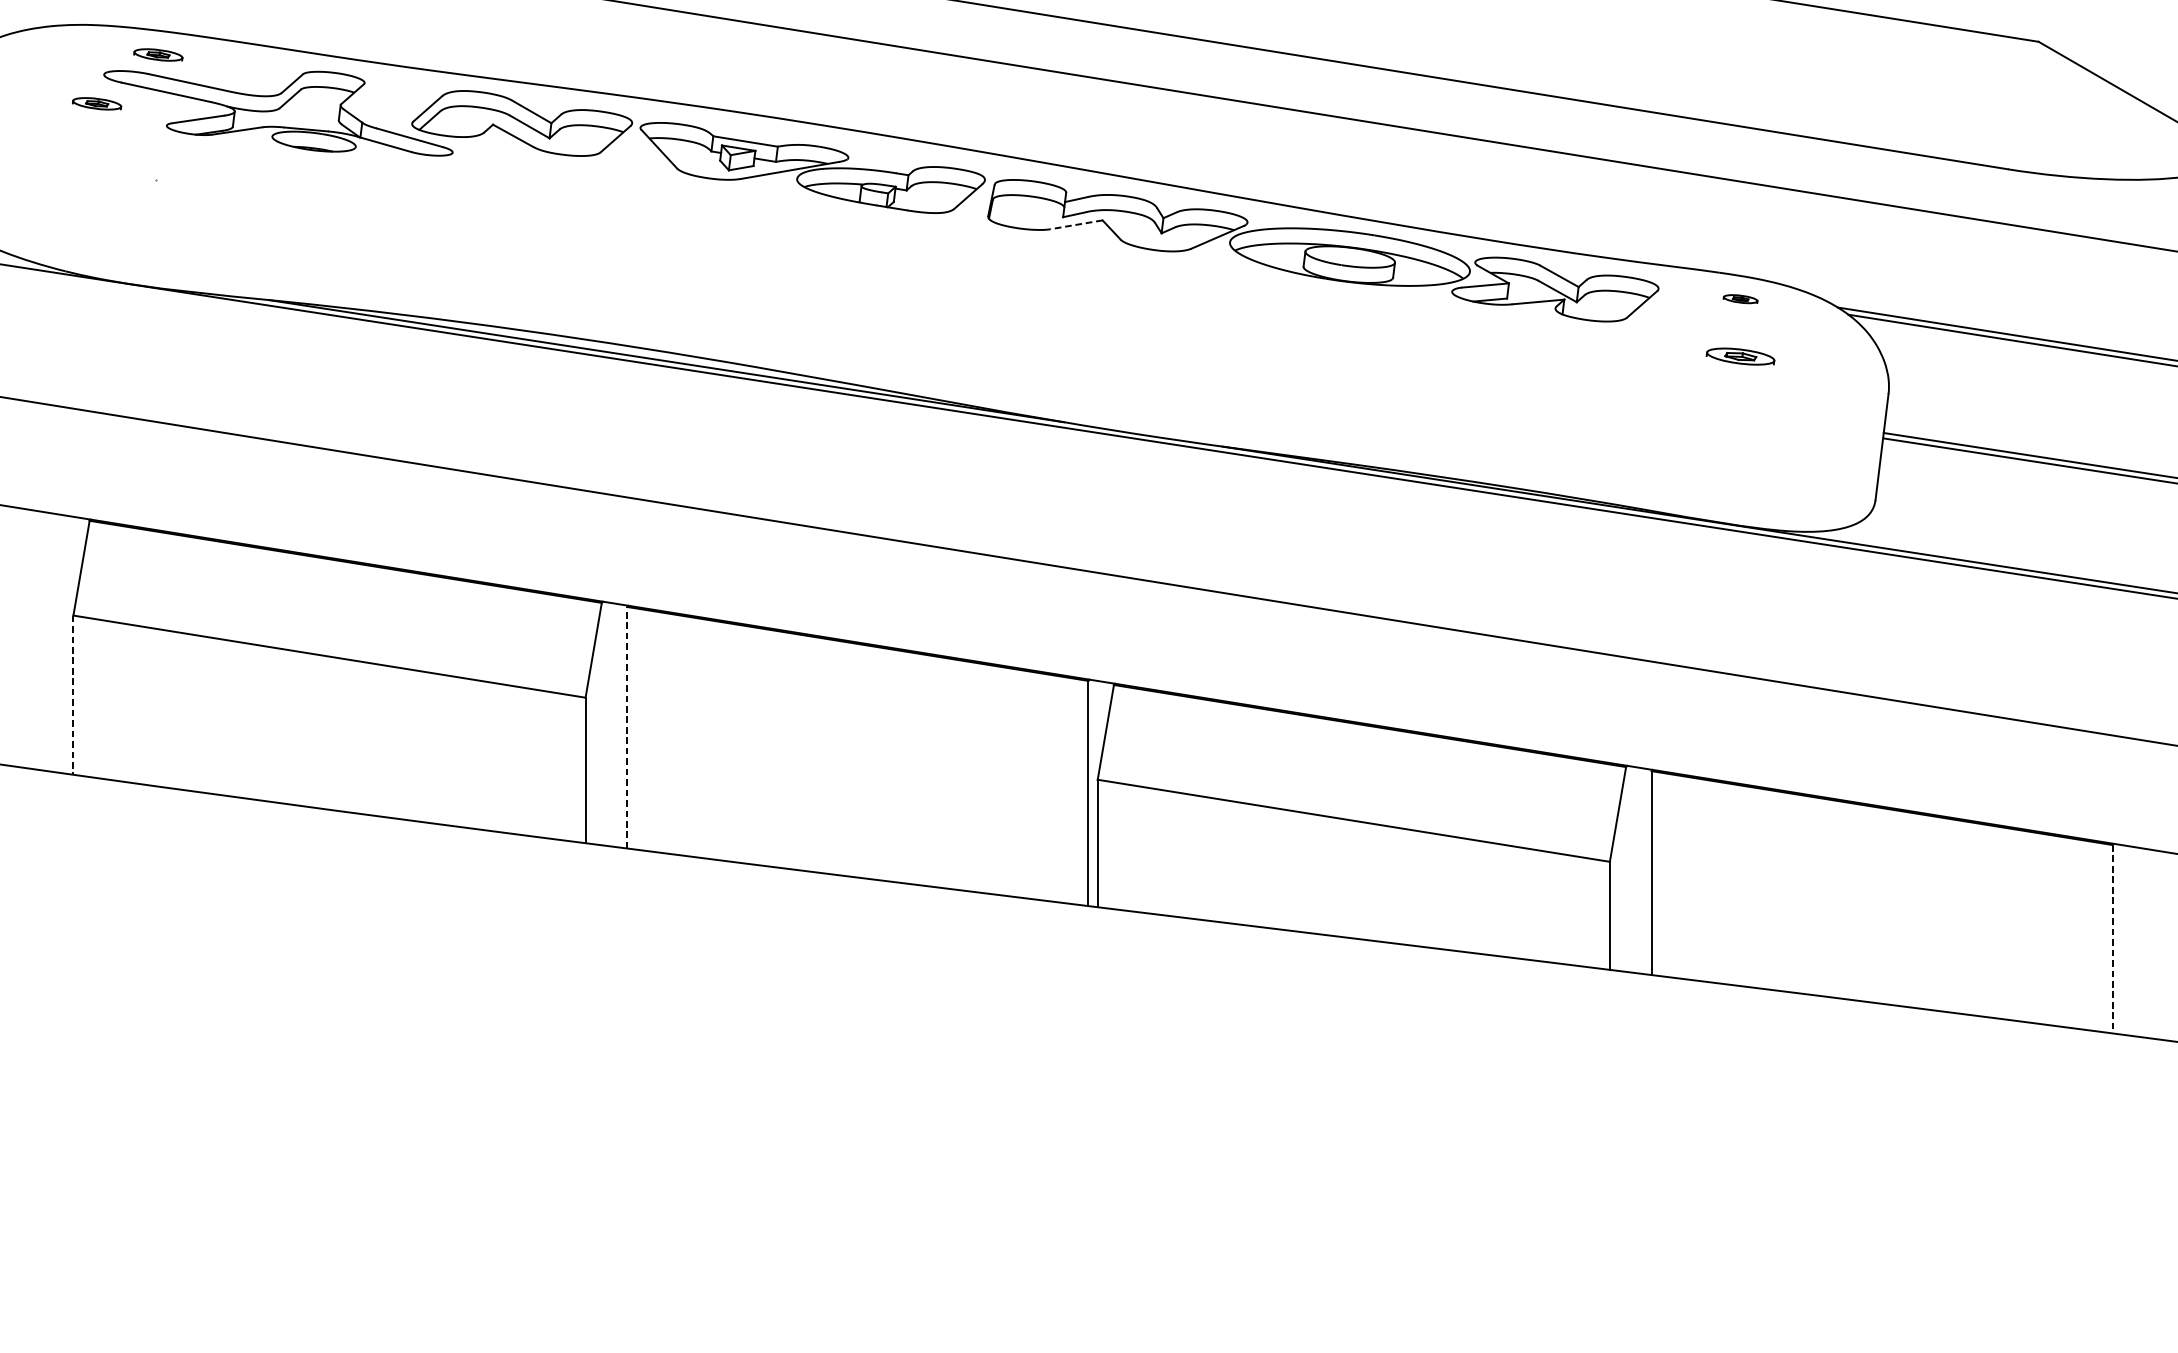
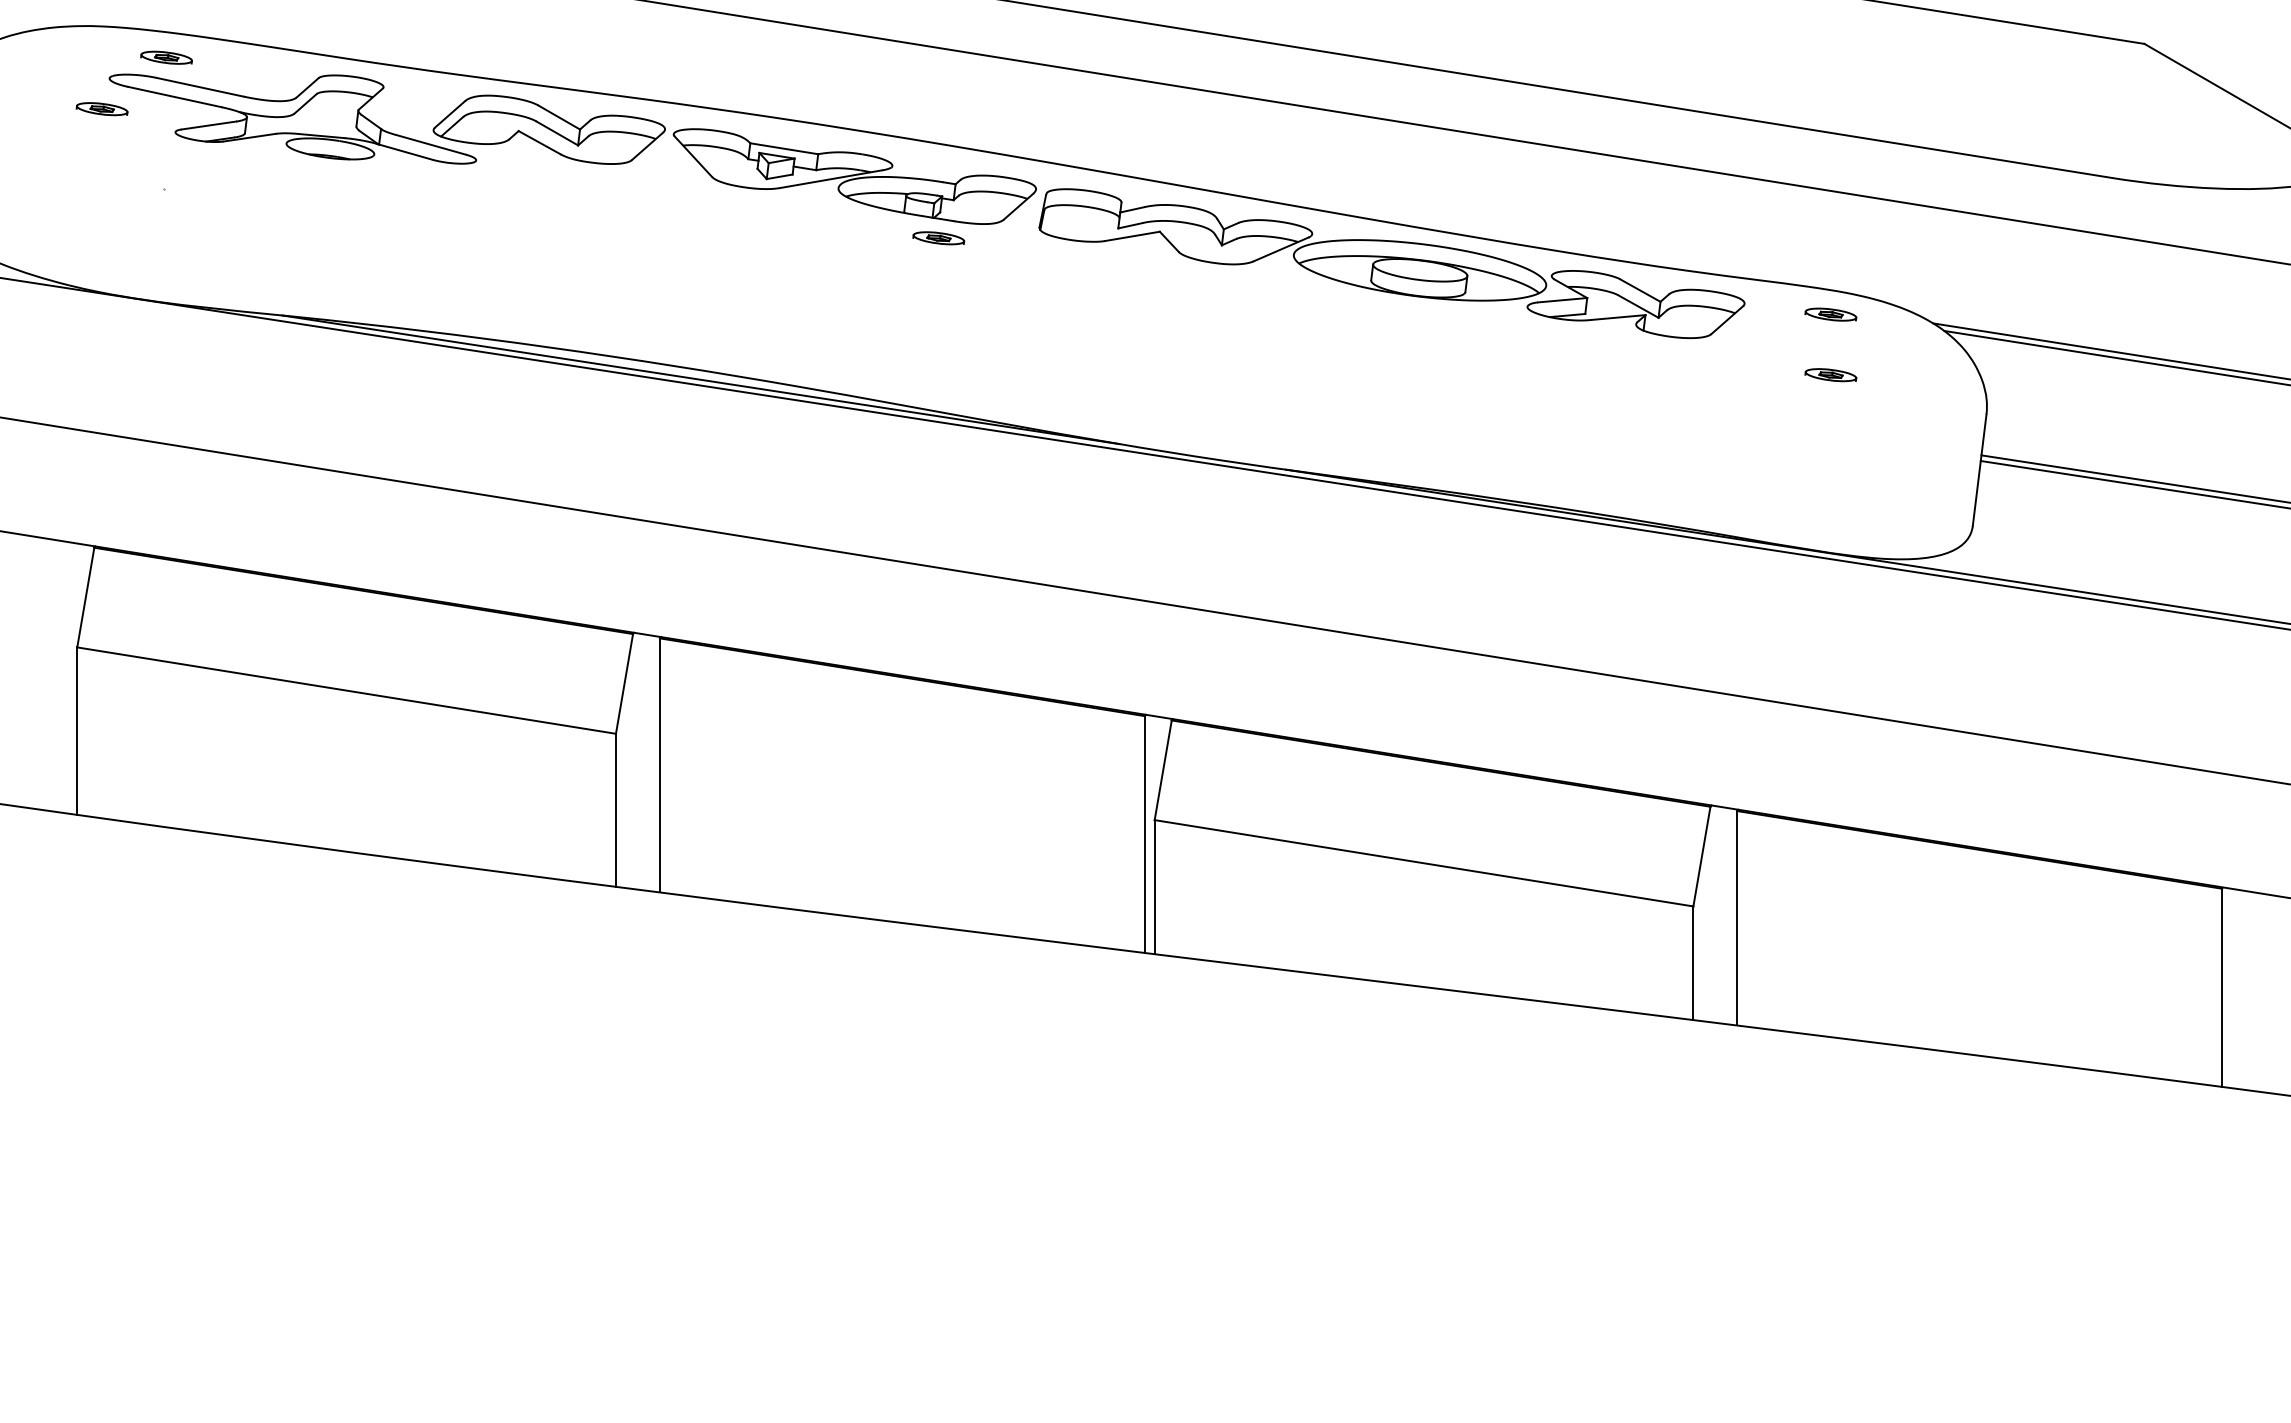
line: (1076, 224) -> (1132, 236), dashed -> solid
part: (892, 226) -> (938, 238), added
part: (1740, 299) -> (1830, 314), size x1.43
part: (1740, 357) -> (1830, 375), size x0.71
line: (73, 695) -> (77, 731), dashed -> solid
line: (627, 726) -> (660, 764), dashed -> solid
line: (2112, 939) -> (2222, 988), dashed -> solid

